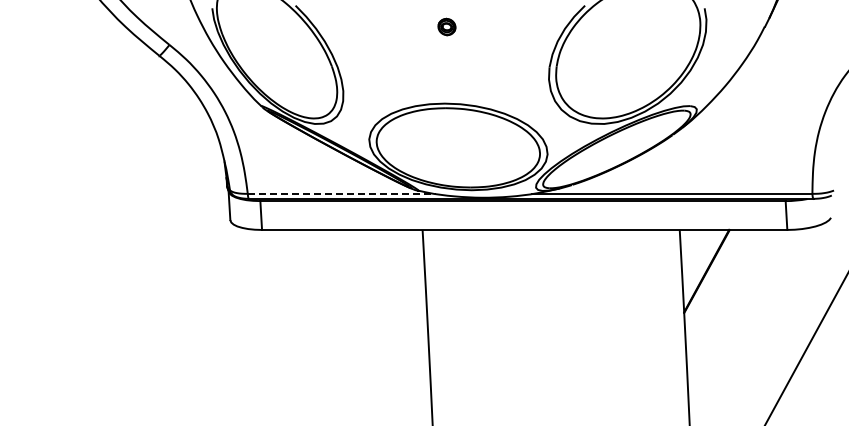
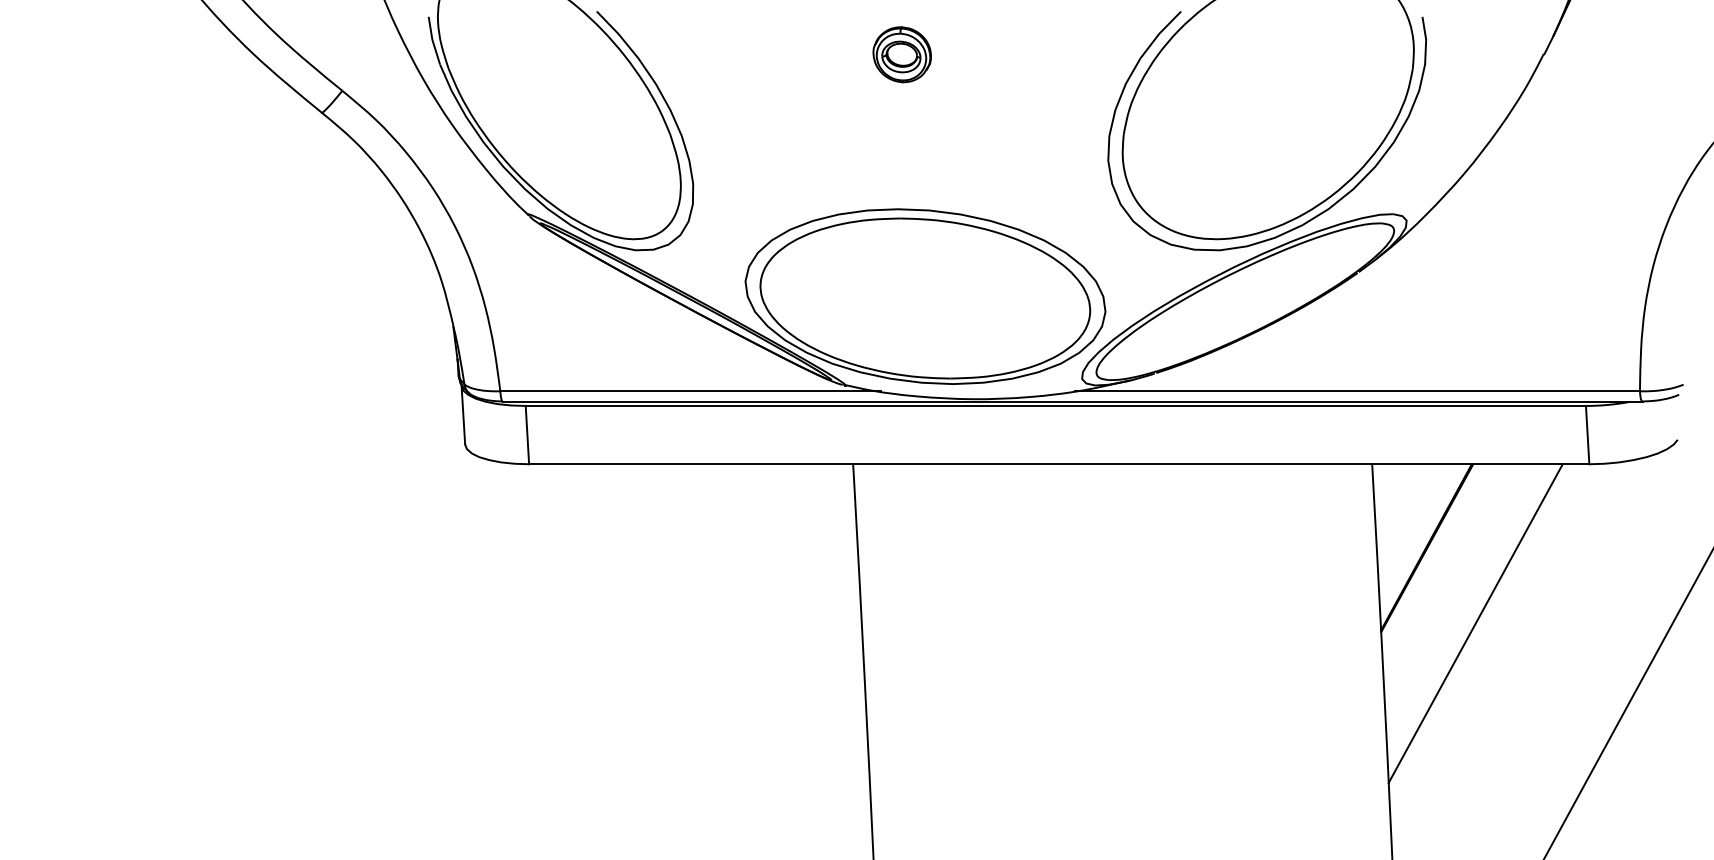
part: (446, 26) -> (901, 53), size x1.67
line: (342, 193) -> (691, 390), dashed -> solid
line: (730, 308) -> (1474, 622), added

